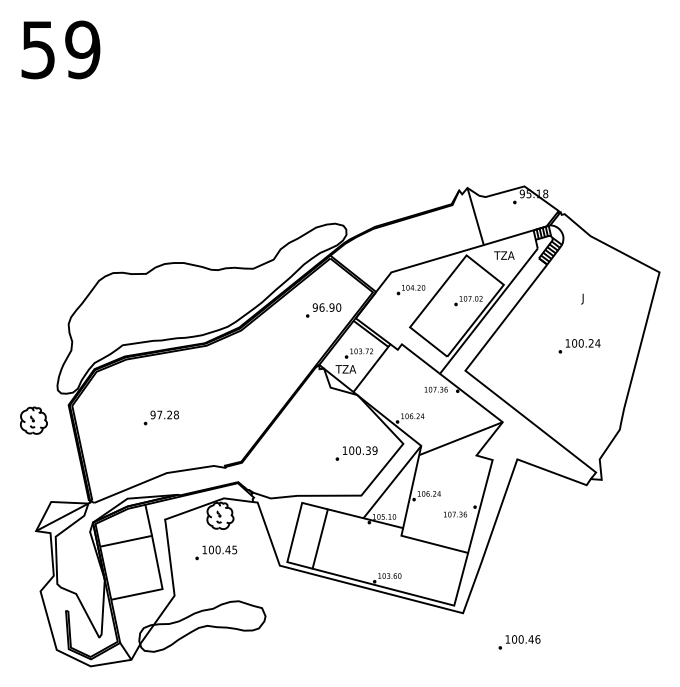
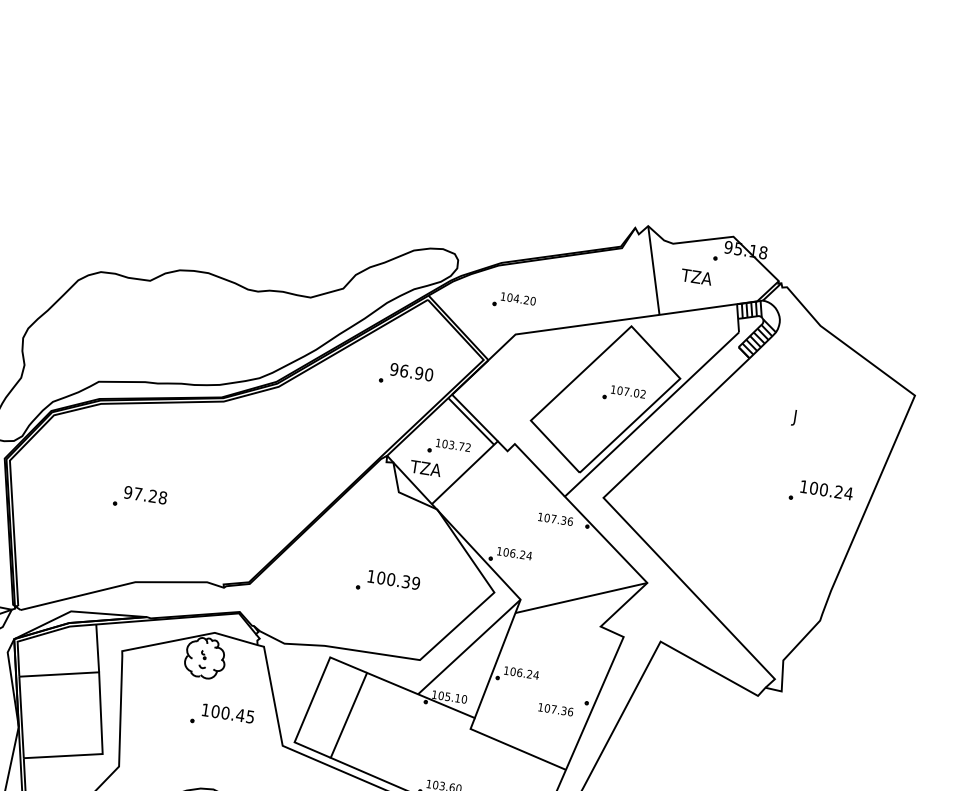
text: (504, 255) -> (696, 277), moved
part: (410, 290) -> (513, 302), moved
part: (579, 346) -> (820, 494), moved
part: (356, 453) -> (387, 583), moved
part: (216, 552) -> (222, 716), moved

